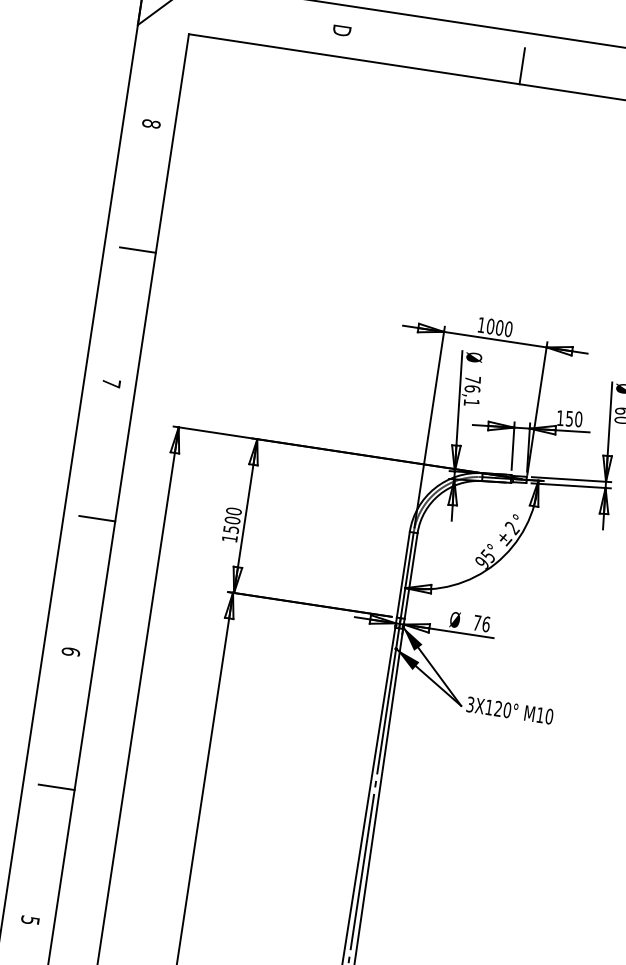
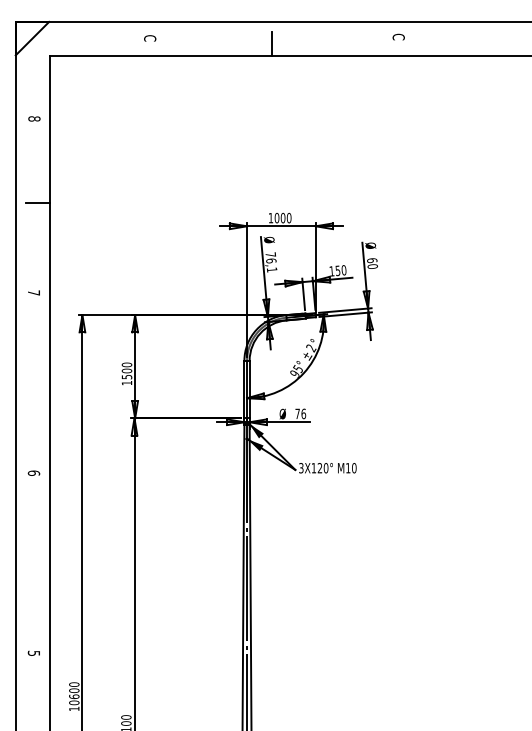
text: (342, 30) -> (150, 38), D -> C
line: (97, 519) -> (38, 383), removed
line: (57, 787) -> (38, 563), removed

